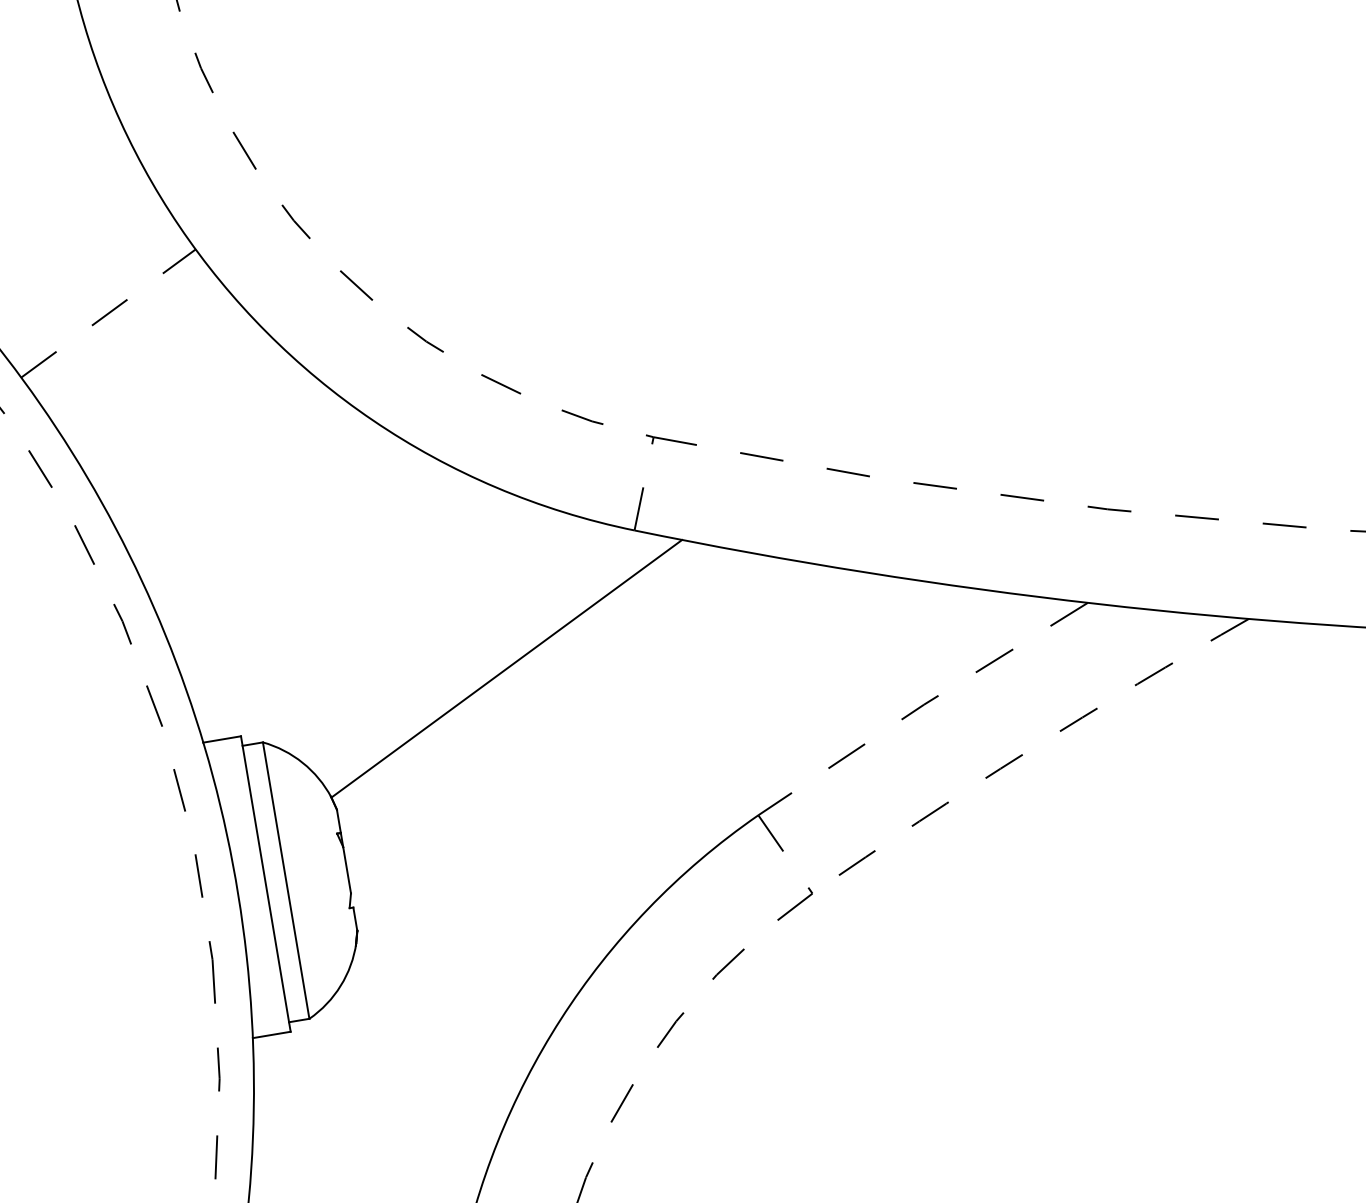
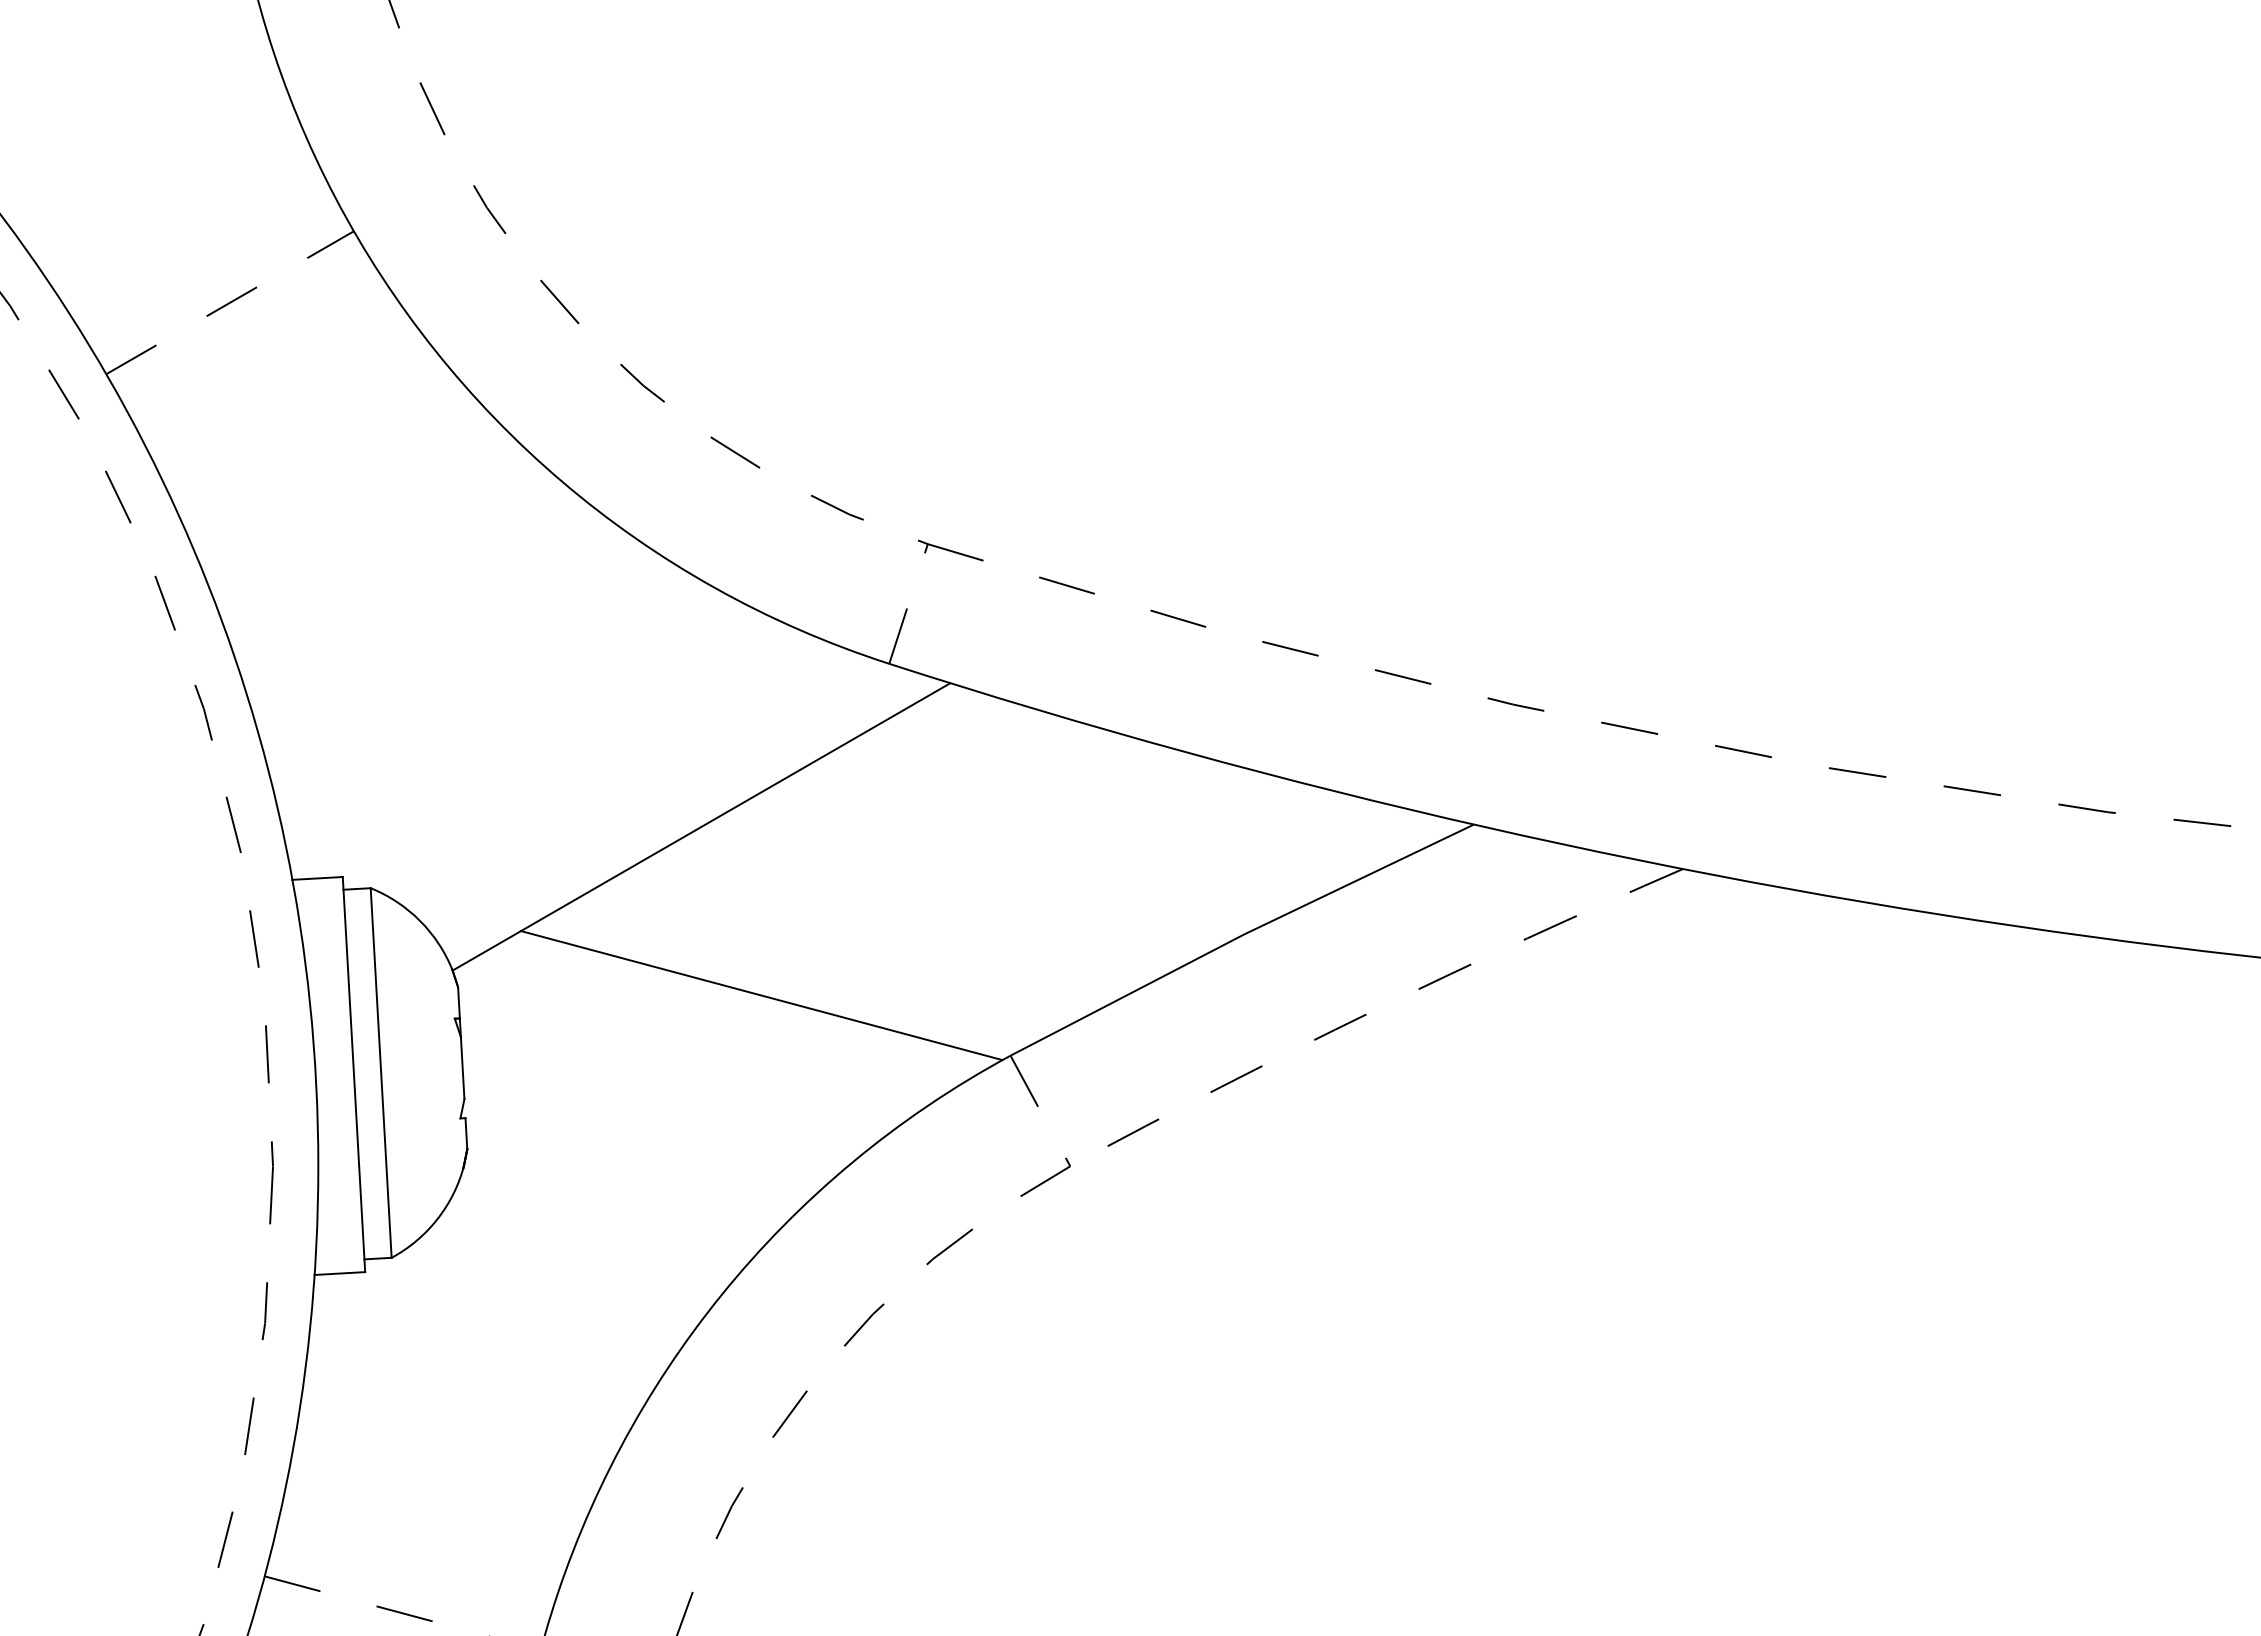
line: (921, 706) -> (1240, 936), dashed -> solid
line: (565, 790) -> (761, 995), added

